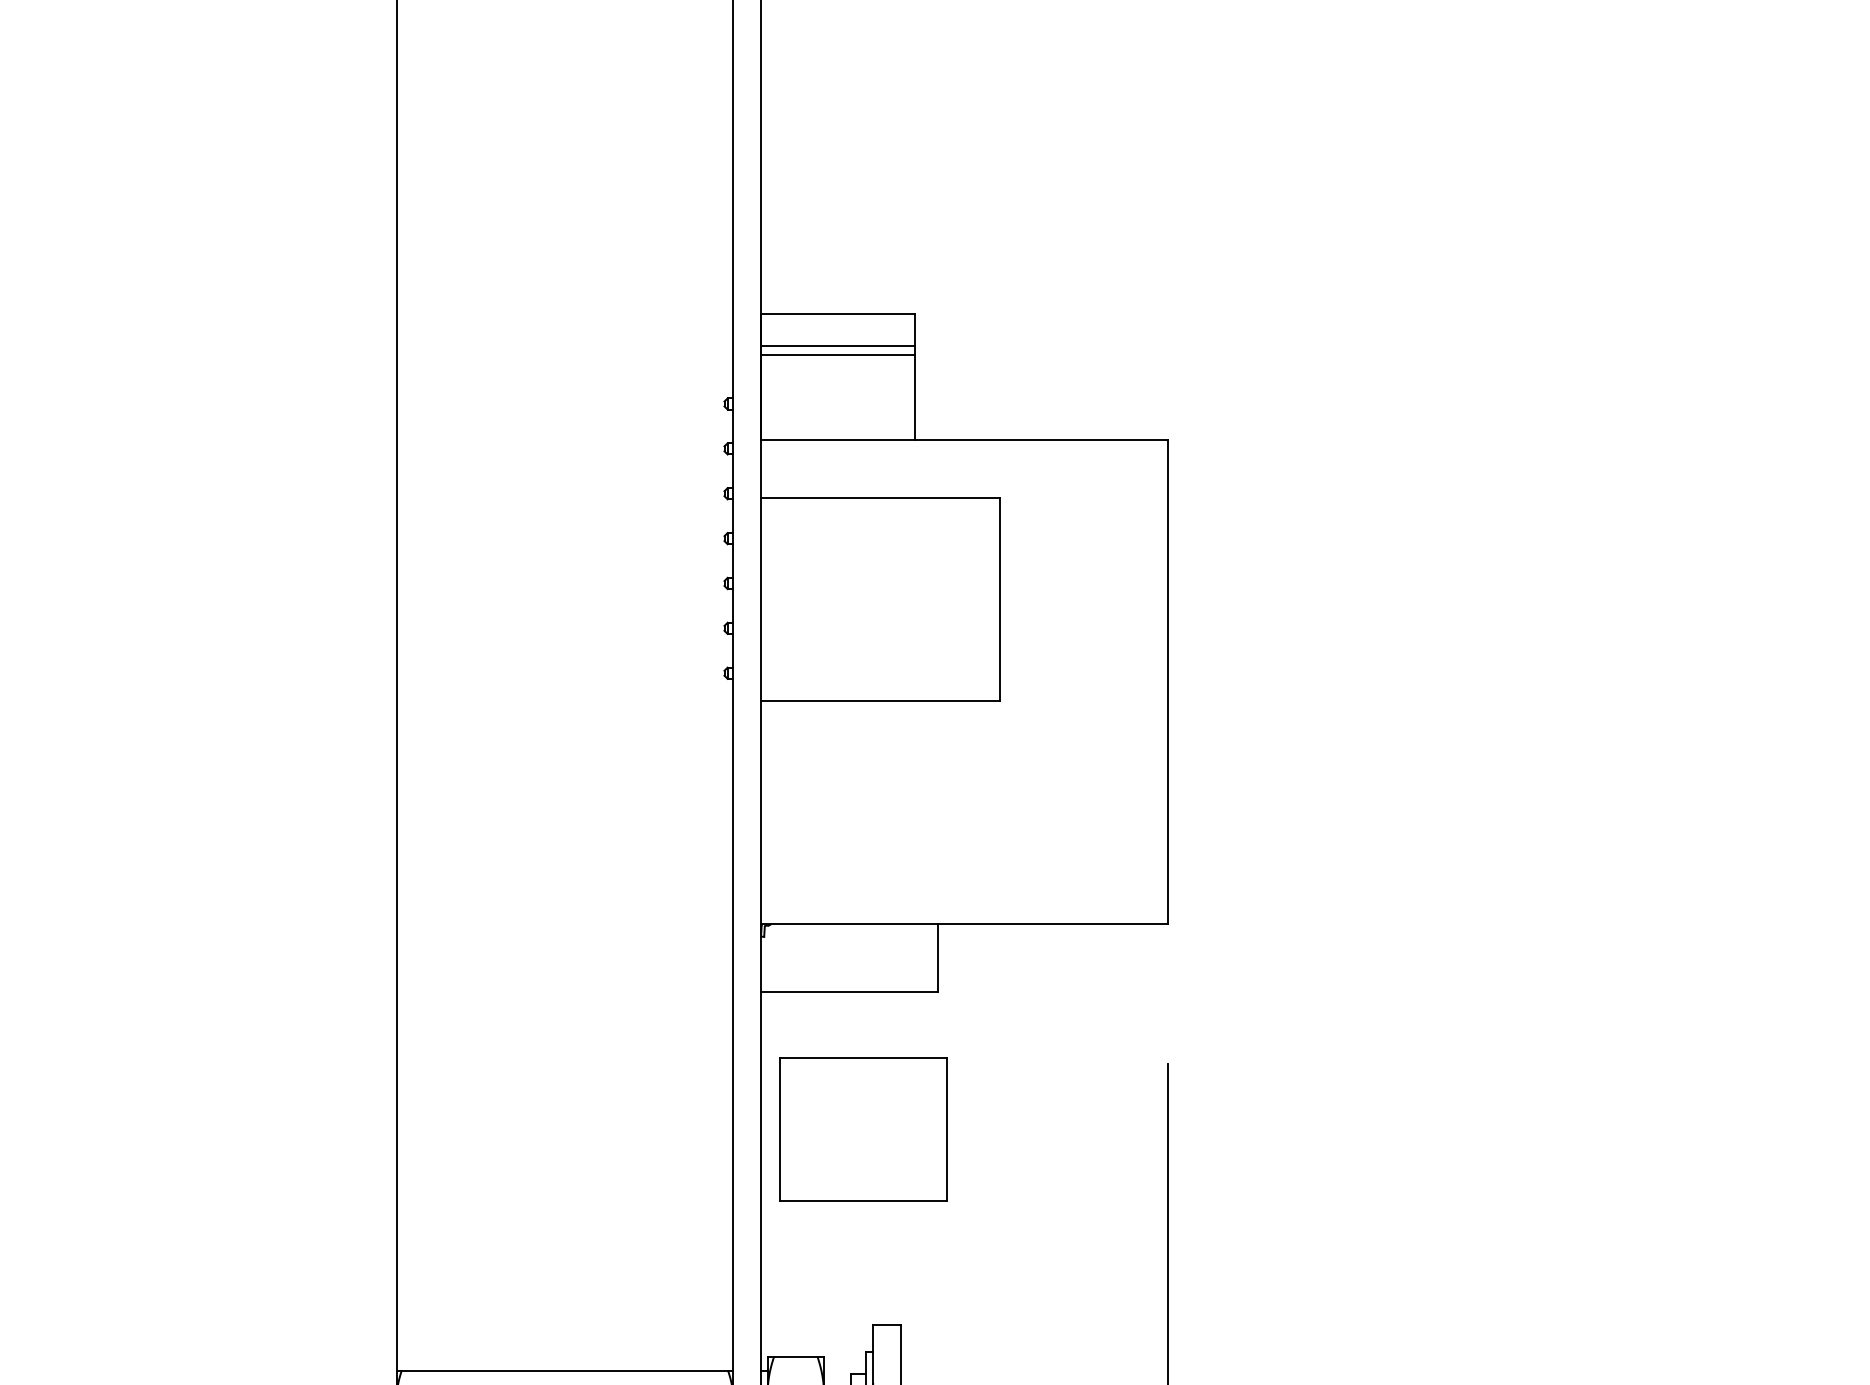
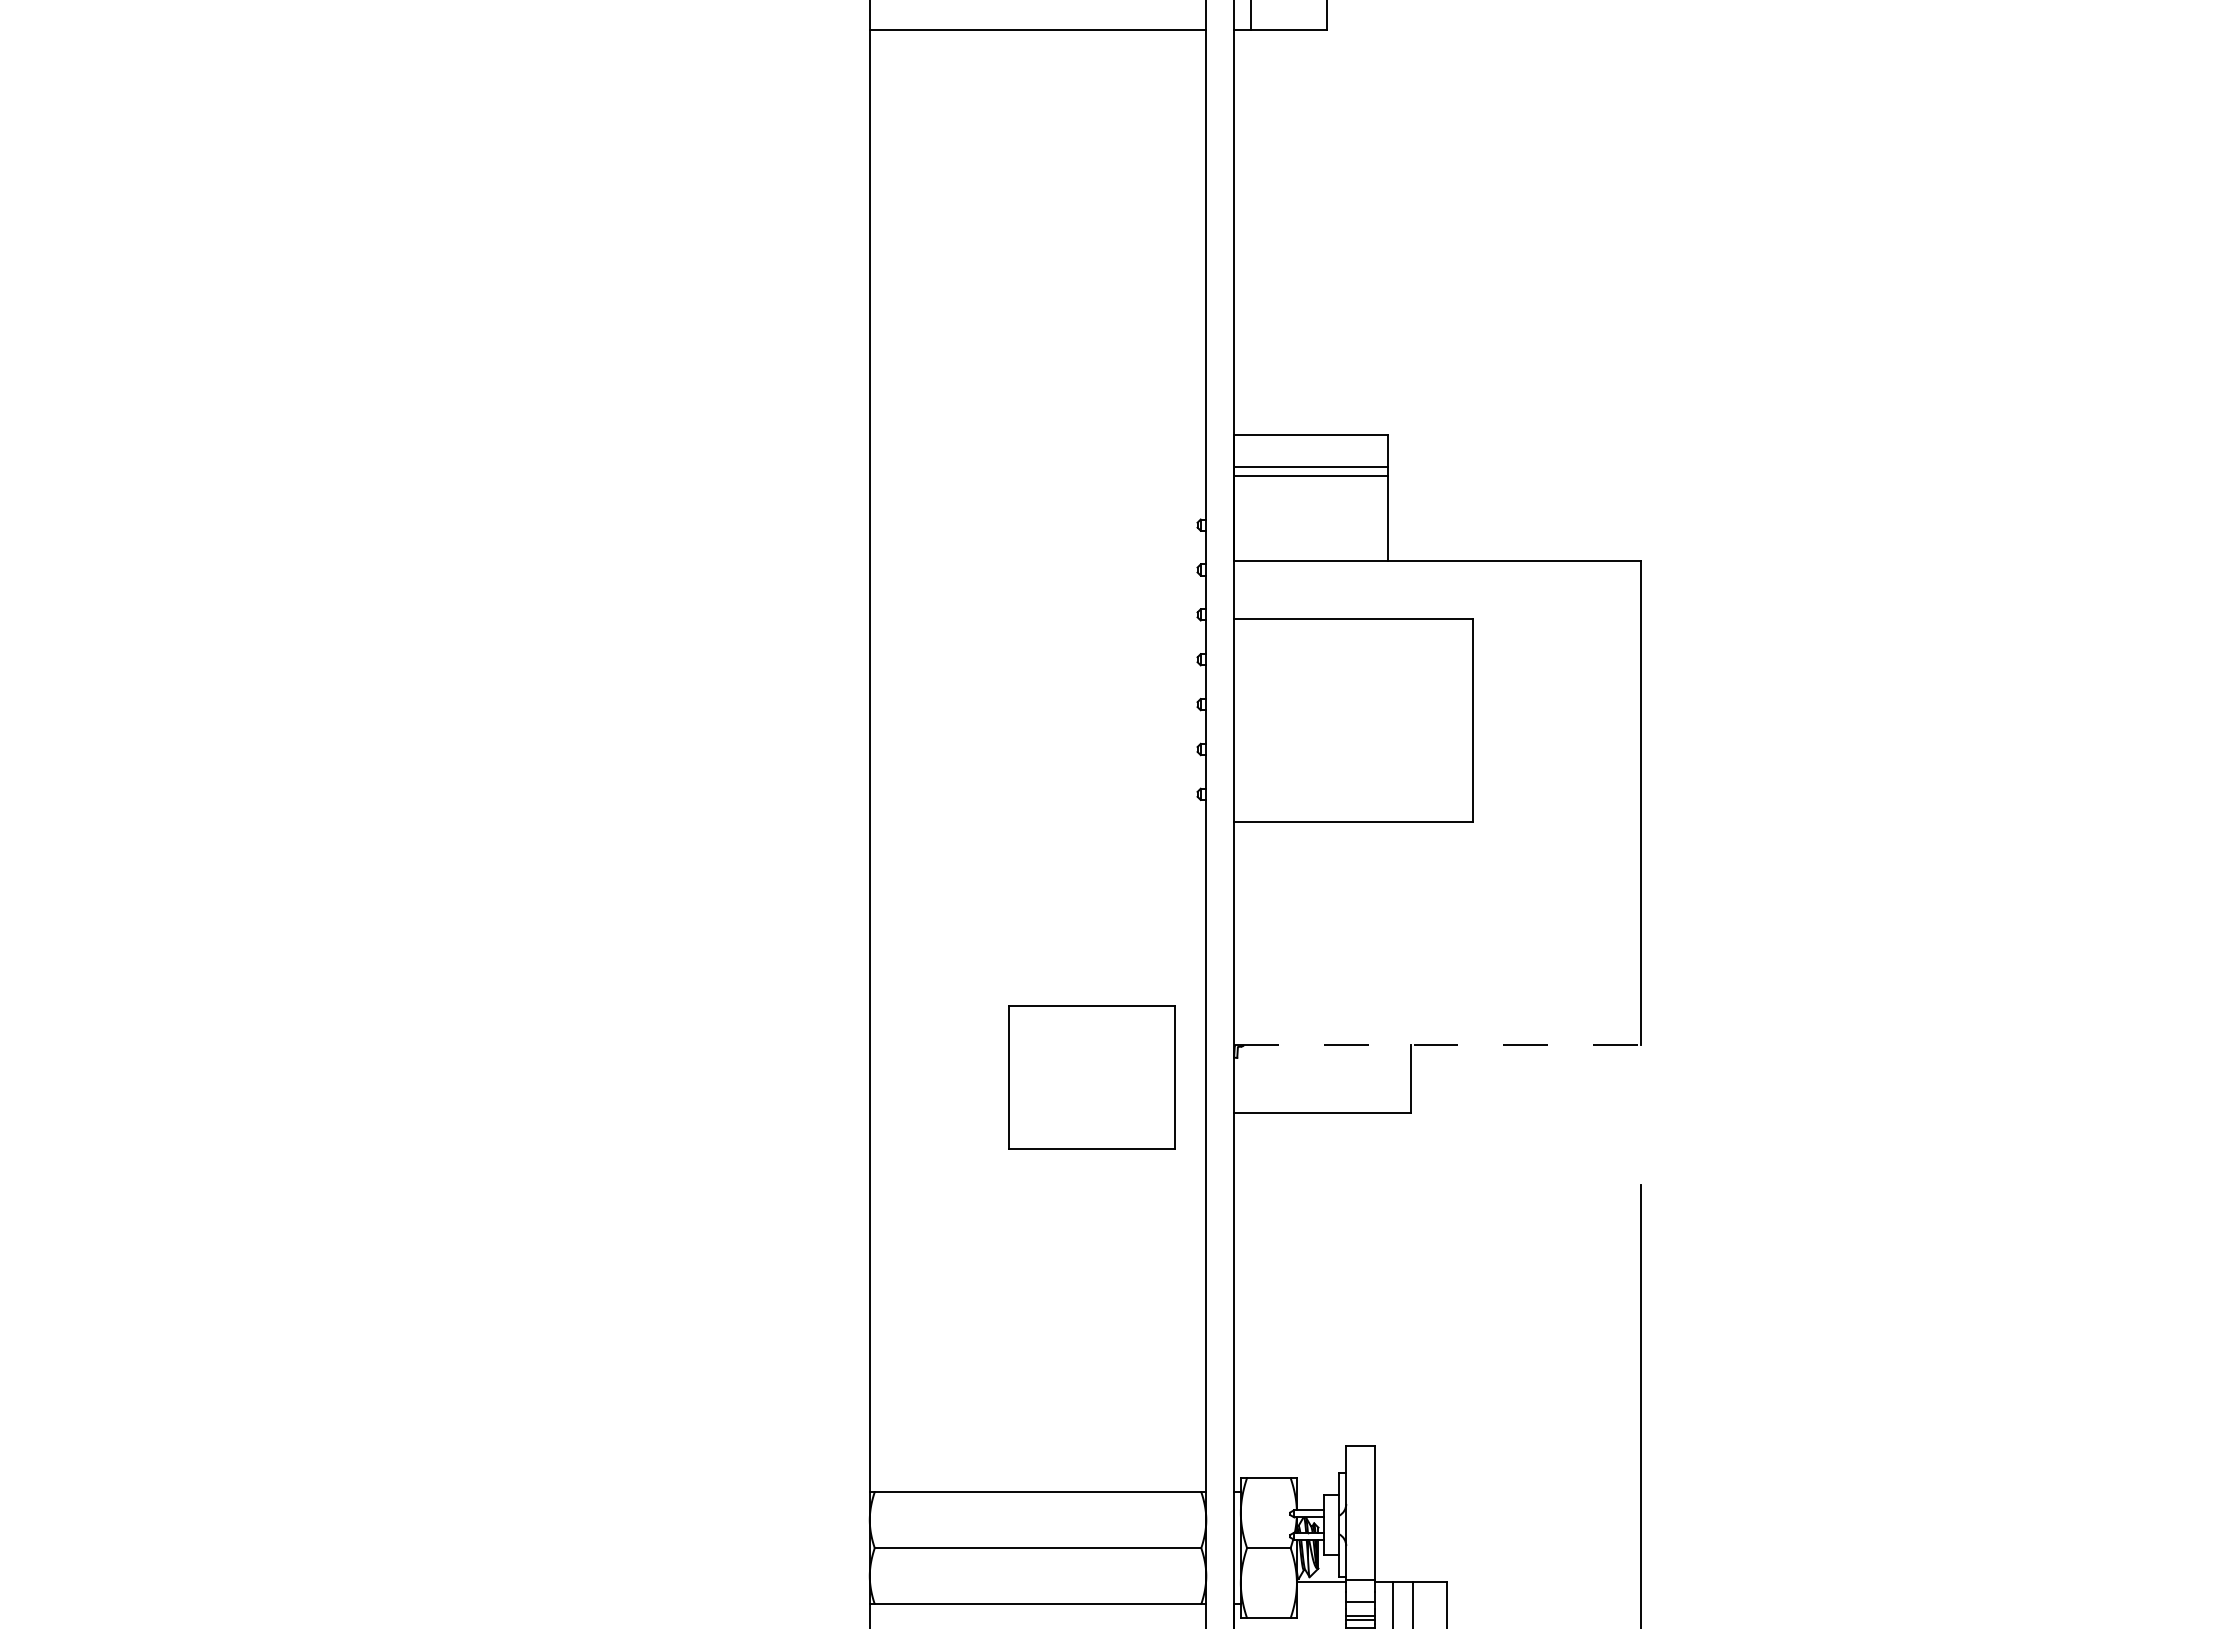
line: (964, 924) -> (1437, 1045), solid -> dashed
part: (863, 1129) -> (1091, 1077), moved

